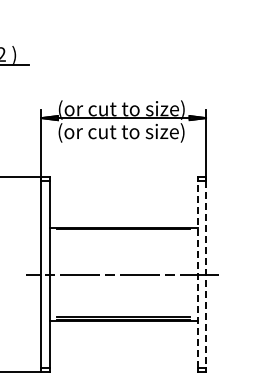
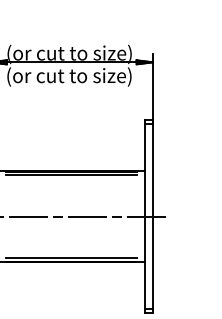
line: (123, 232) -> (71, 175), added
line: (197, 274) -> (144, 216), dashed -> solid
line: (206, 274) -> (153, 216), dashed -> solid

